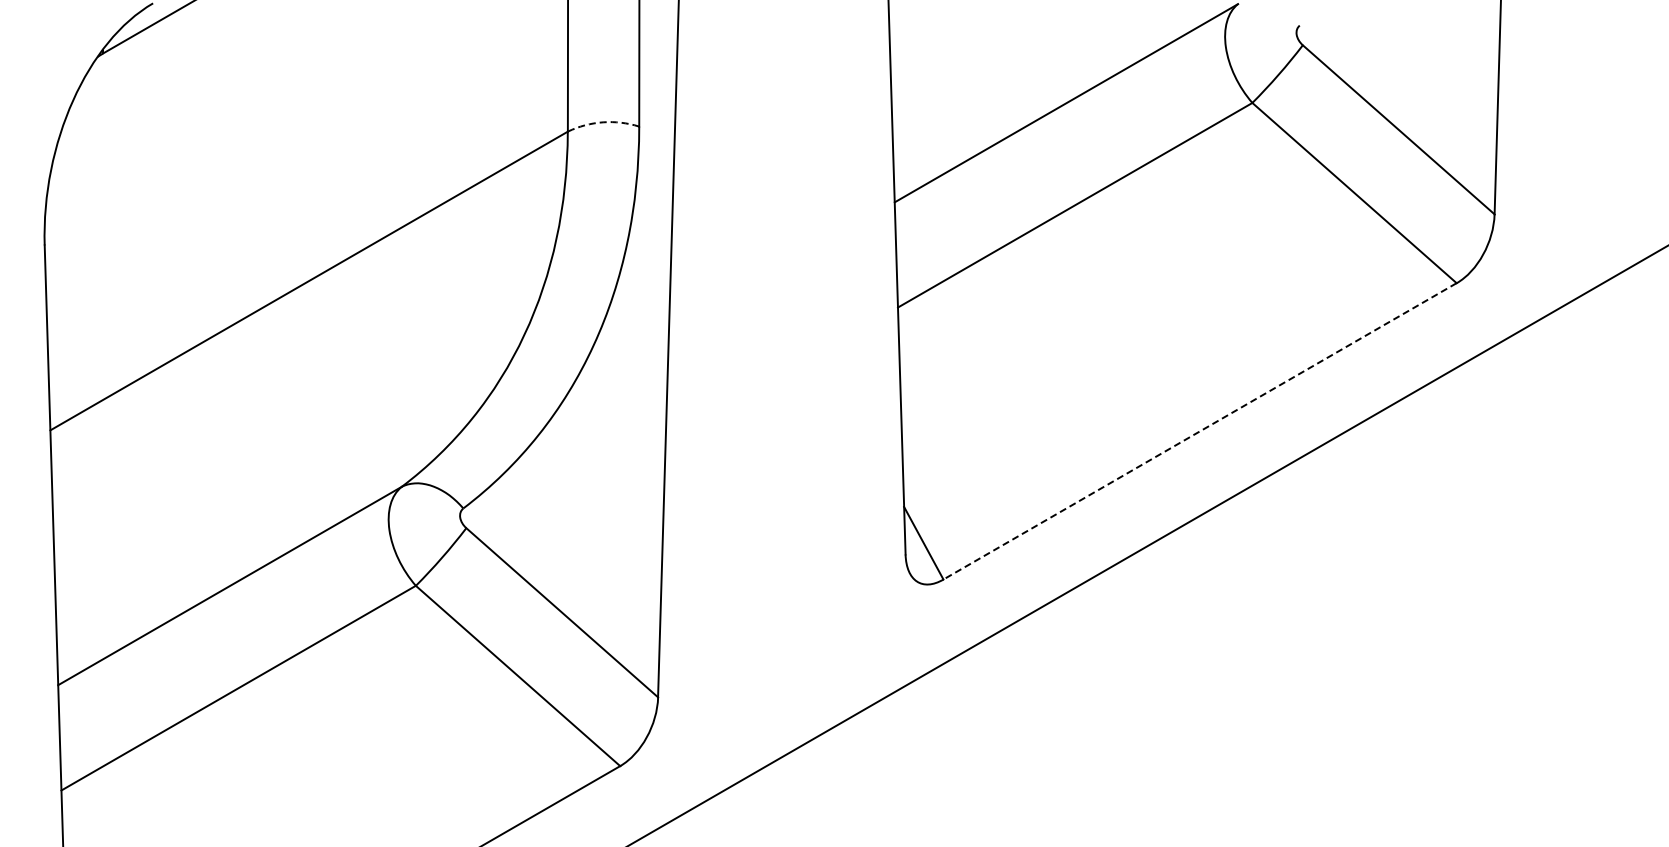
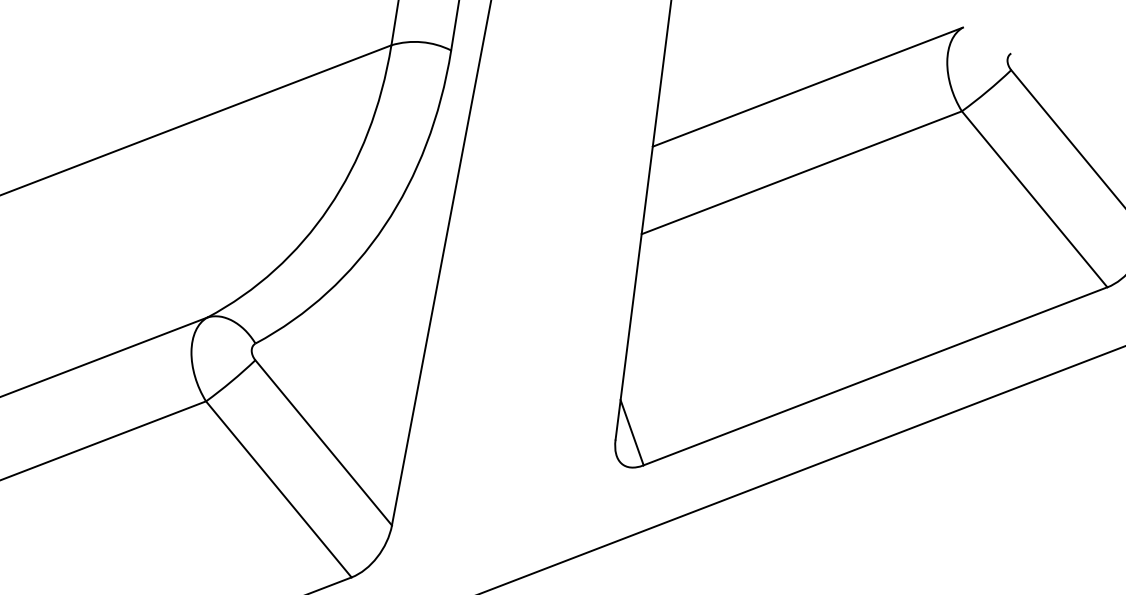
arc: (603, 122) -> (422, 42), dashed -> solid
line: (1199, 431) -> (875, 376), dashed -> solid

